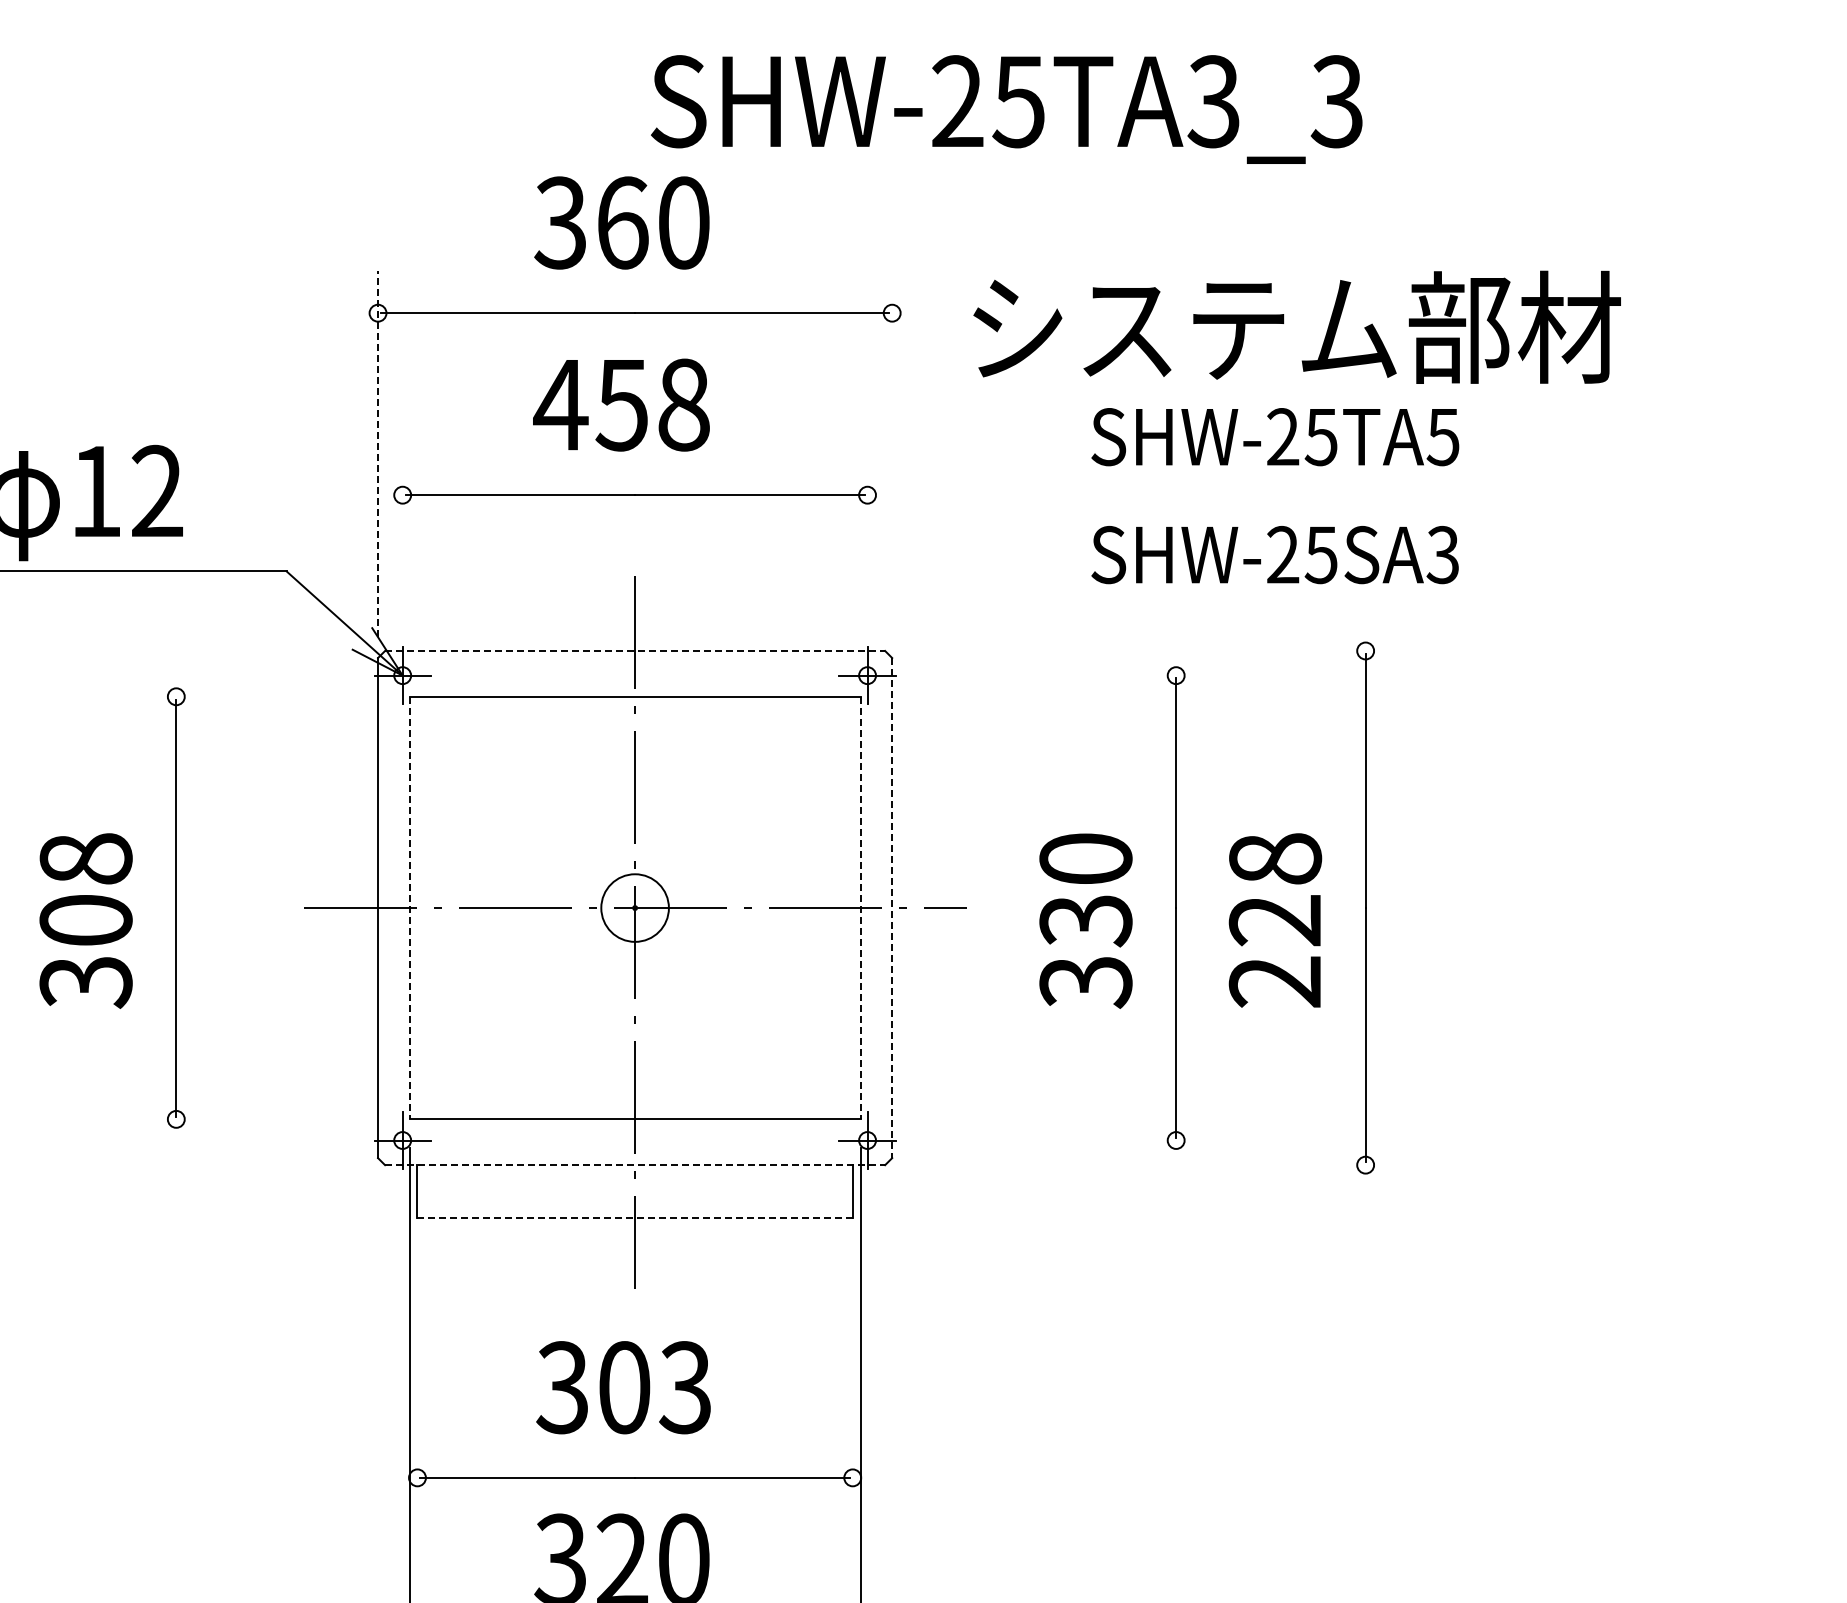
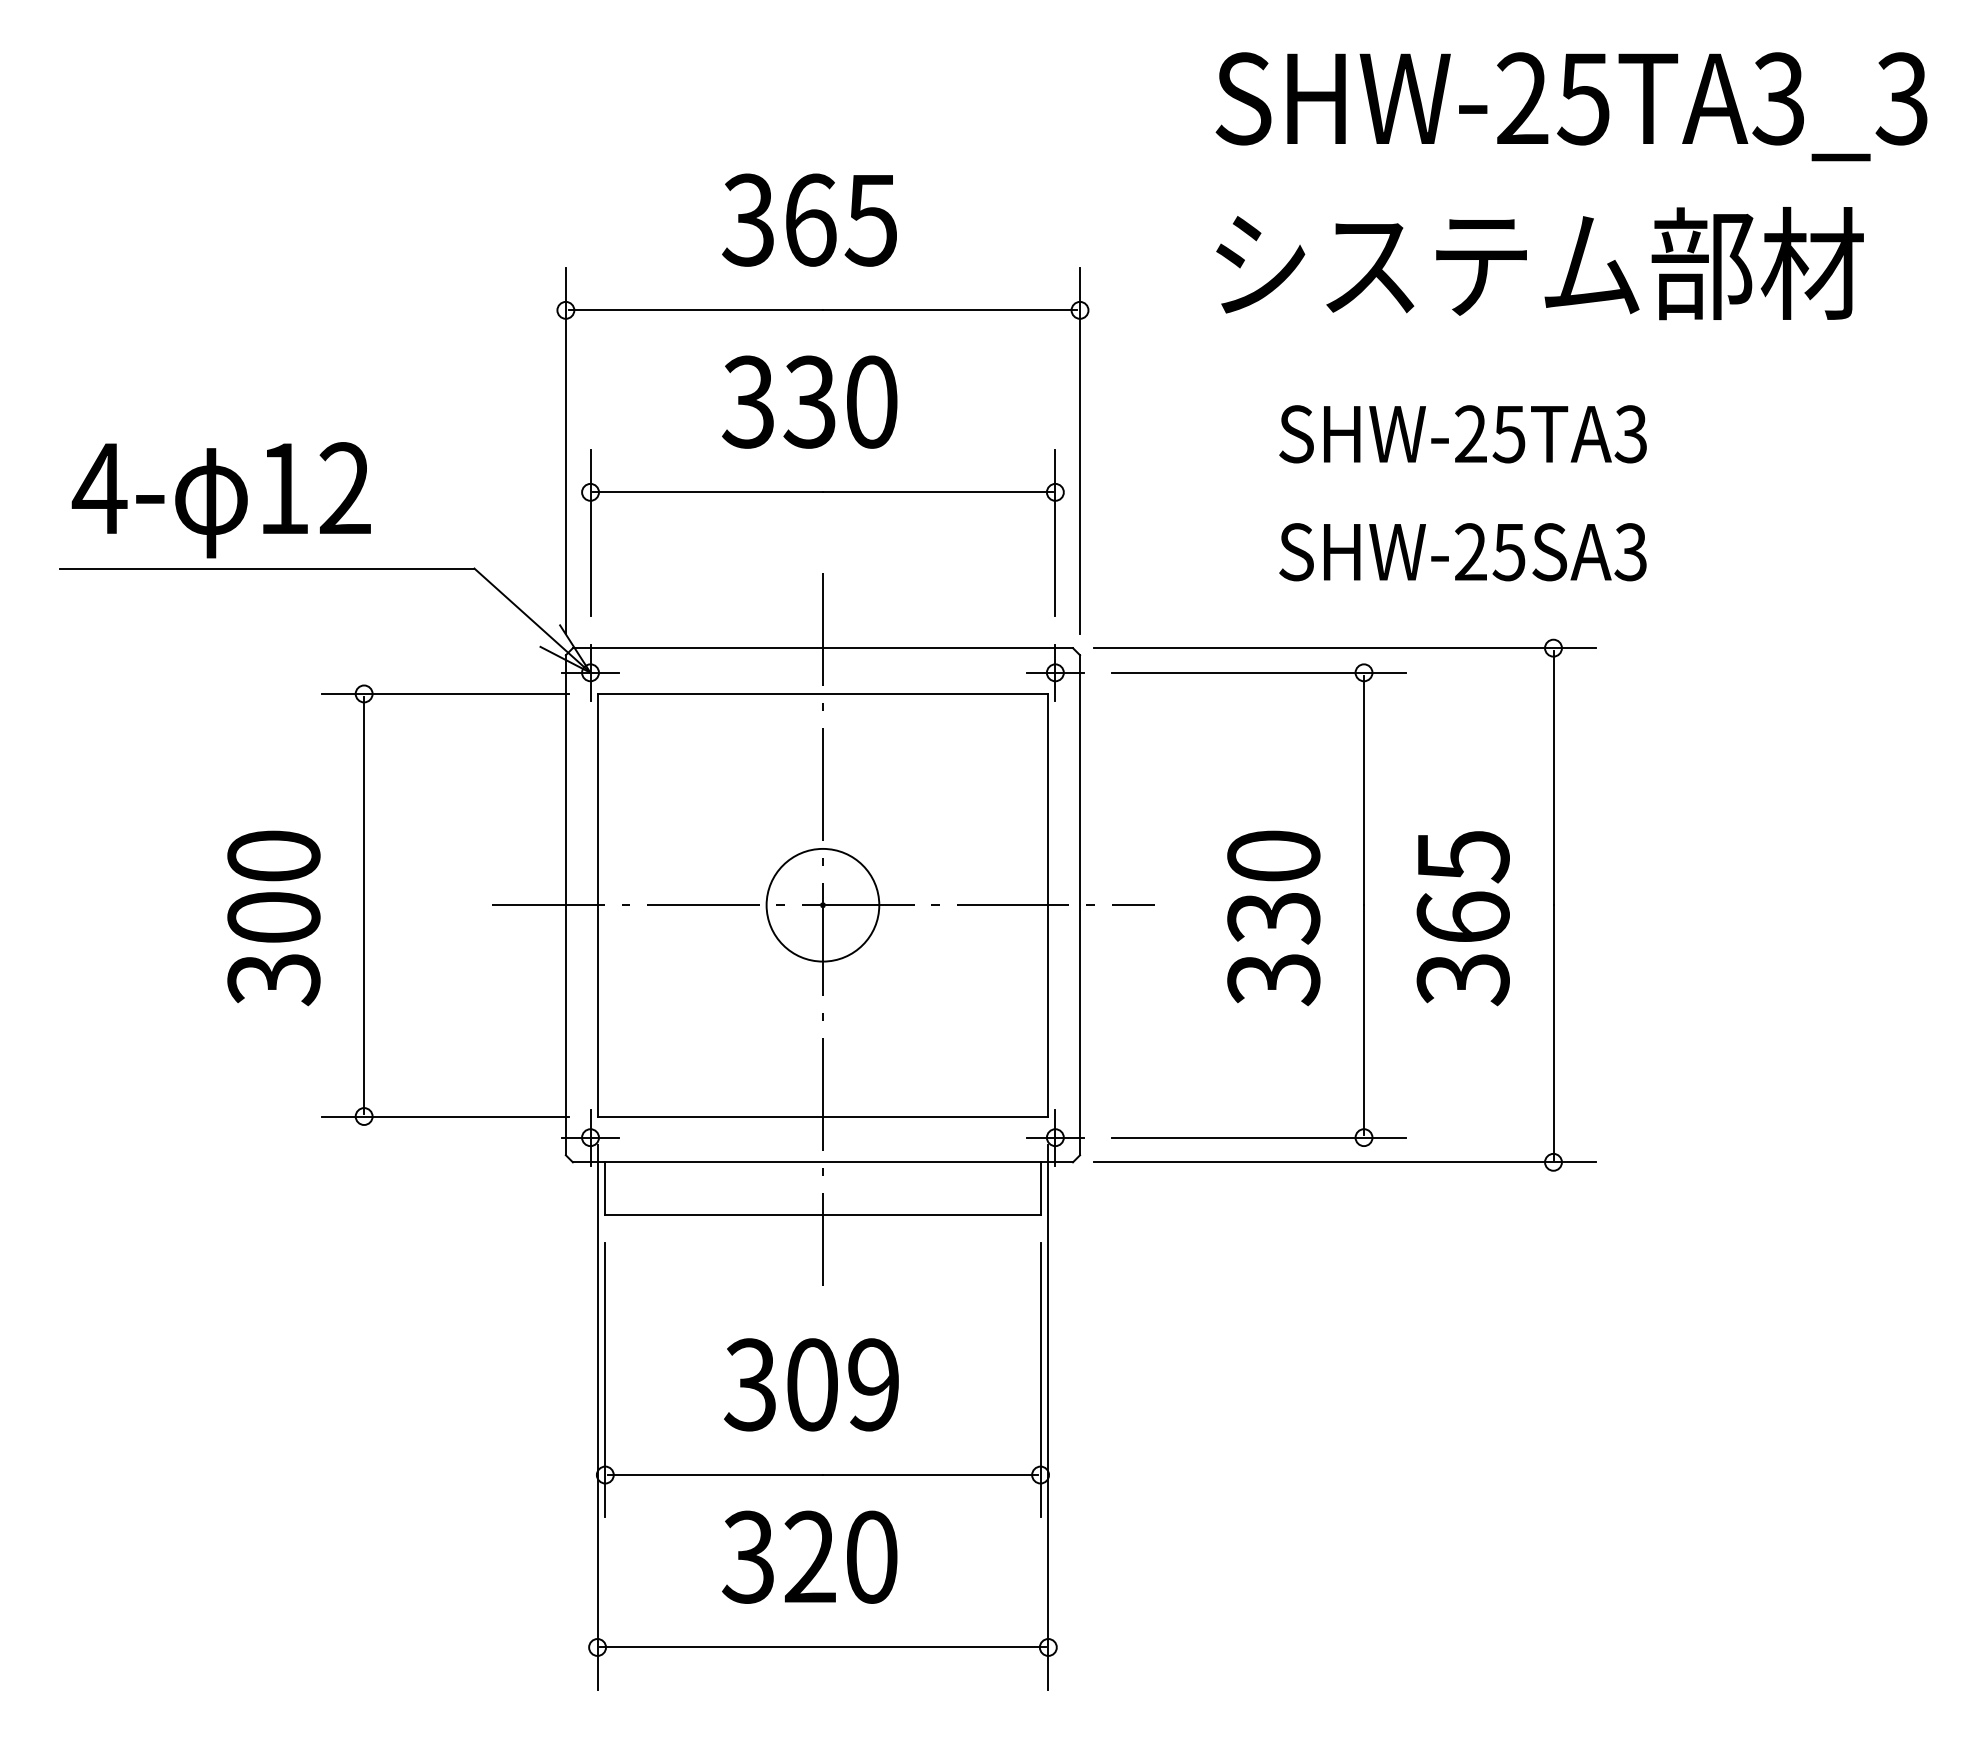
text: (1006, 109) -> (1571, 106), moved
text: (682, 222) -> (870, 219), 360 -> 365
text: (1296, 327) -> (1539, 263), moved
text: (620, 404) -> (808, 401), 458 -> 330
text: (1442, 436) -> (1630, 433), SHW-25TA5 -> SHW-25TA3
line: (377, 454) -> (565, 451), dashed -> solid
line: (892, 454) -> (1080, 451), added
line: (402, 536) -> (590, 533), added
line: (867, 536) -> (1055, 533), added
line: (635, 651) -> (823, 648), dashed -> solid
line: (1156, 651) -> (1344, 648), added
line: (1070, 675) -> (1258, 672), added
line: (257, 696) -> (445, 693), added
text: (85, 858) -> (273, 855), 308 -> 300
circle: (634, 907) -> (822, 904), size x1.67
line: (409, 908) -> (597, 905), dashed -> solid
line: (860, 908) -> (1048, 905), dashed -> solid
line: (892, 908) -> (1080, 905), dashed -> solid
text: (1274, 921) -> (1462, 918), 228 -> 365
line: (257, 1119) -> (445, 1116), added
line: (1070, 1140) -> (1258, 1137), added
line: (635, 1165) -> (823, 1162), dashed -> solid
line: (1156, 1165) -> (1344, 1162), added
line: (634, 1217) -> (822, 1214), dashed -> solid
line: (417, 1382) -> (605, 1379), added
line: (852, 1382) -> (1040, 1379), added
text: (684, 1387) -> (872, 1384), 303 -> 309

